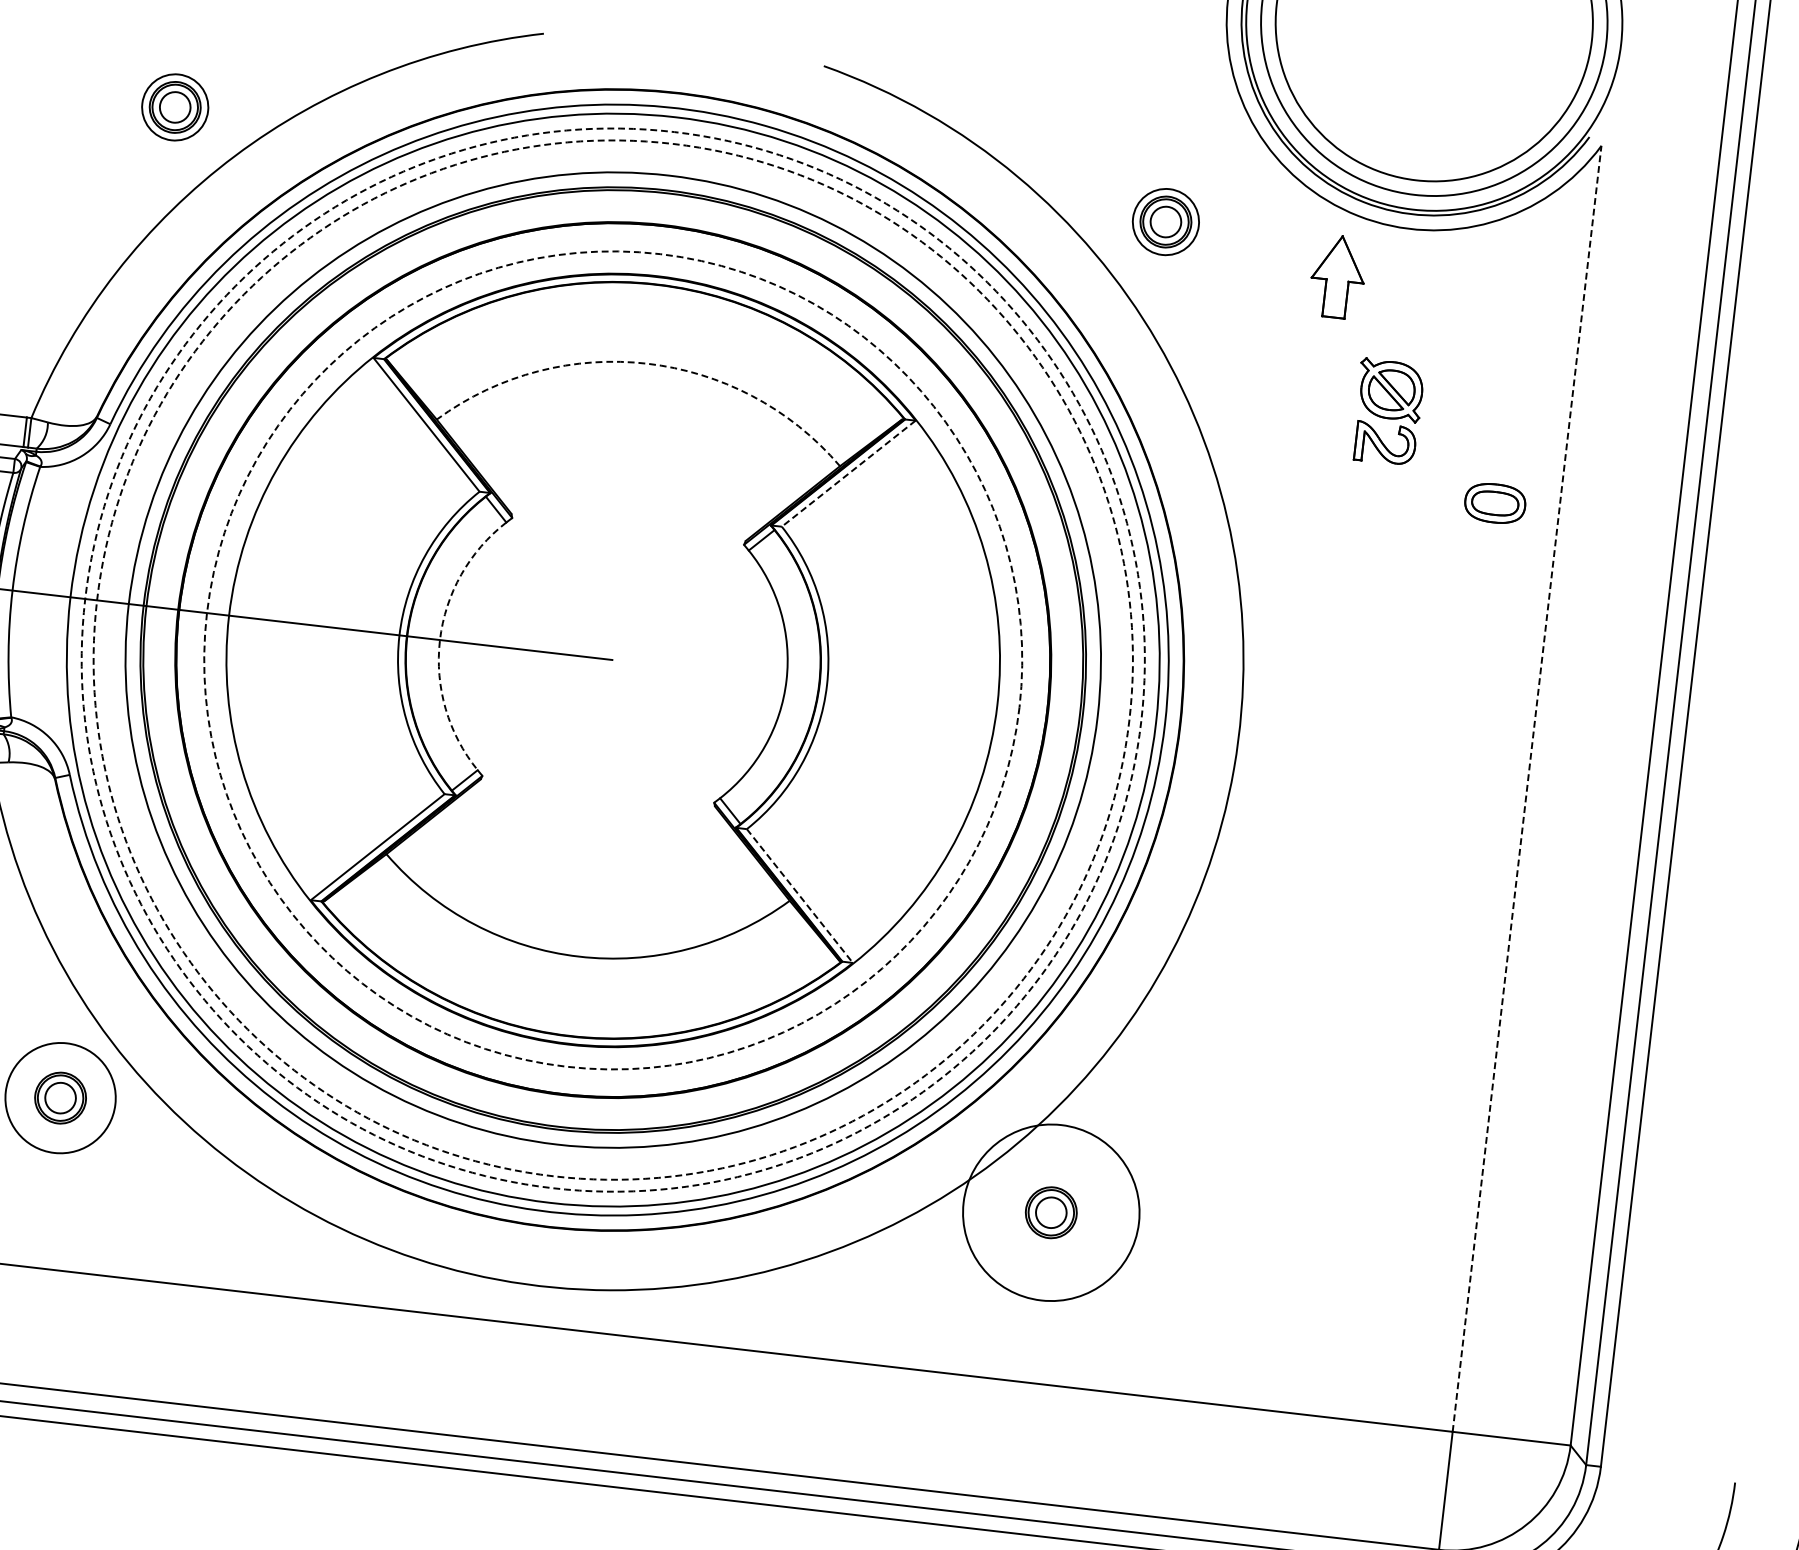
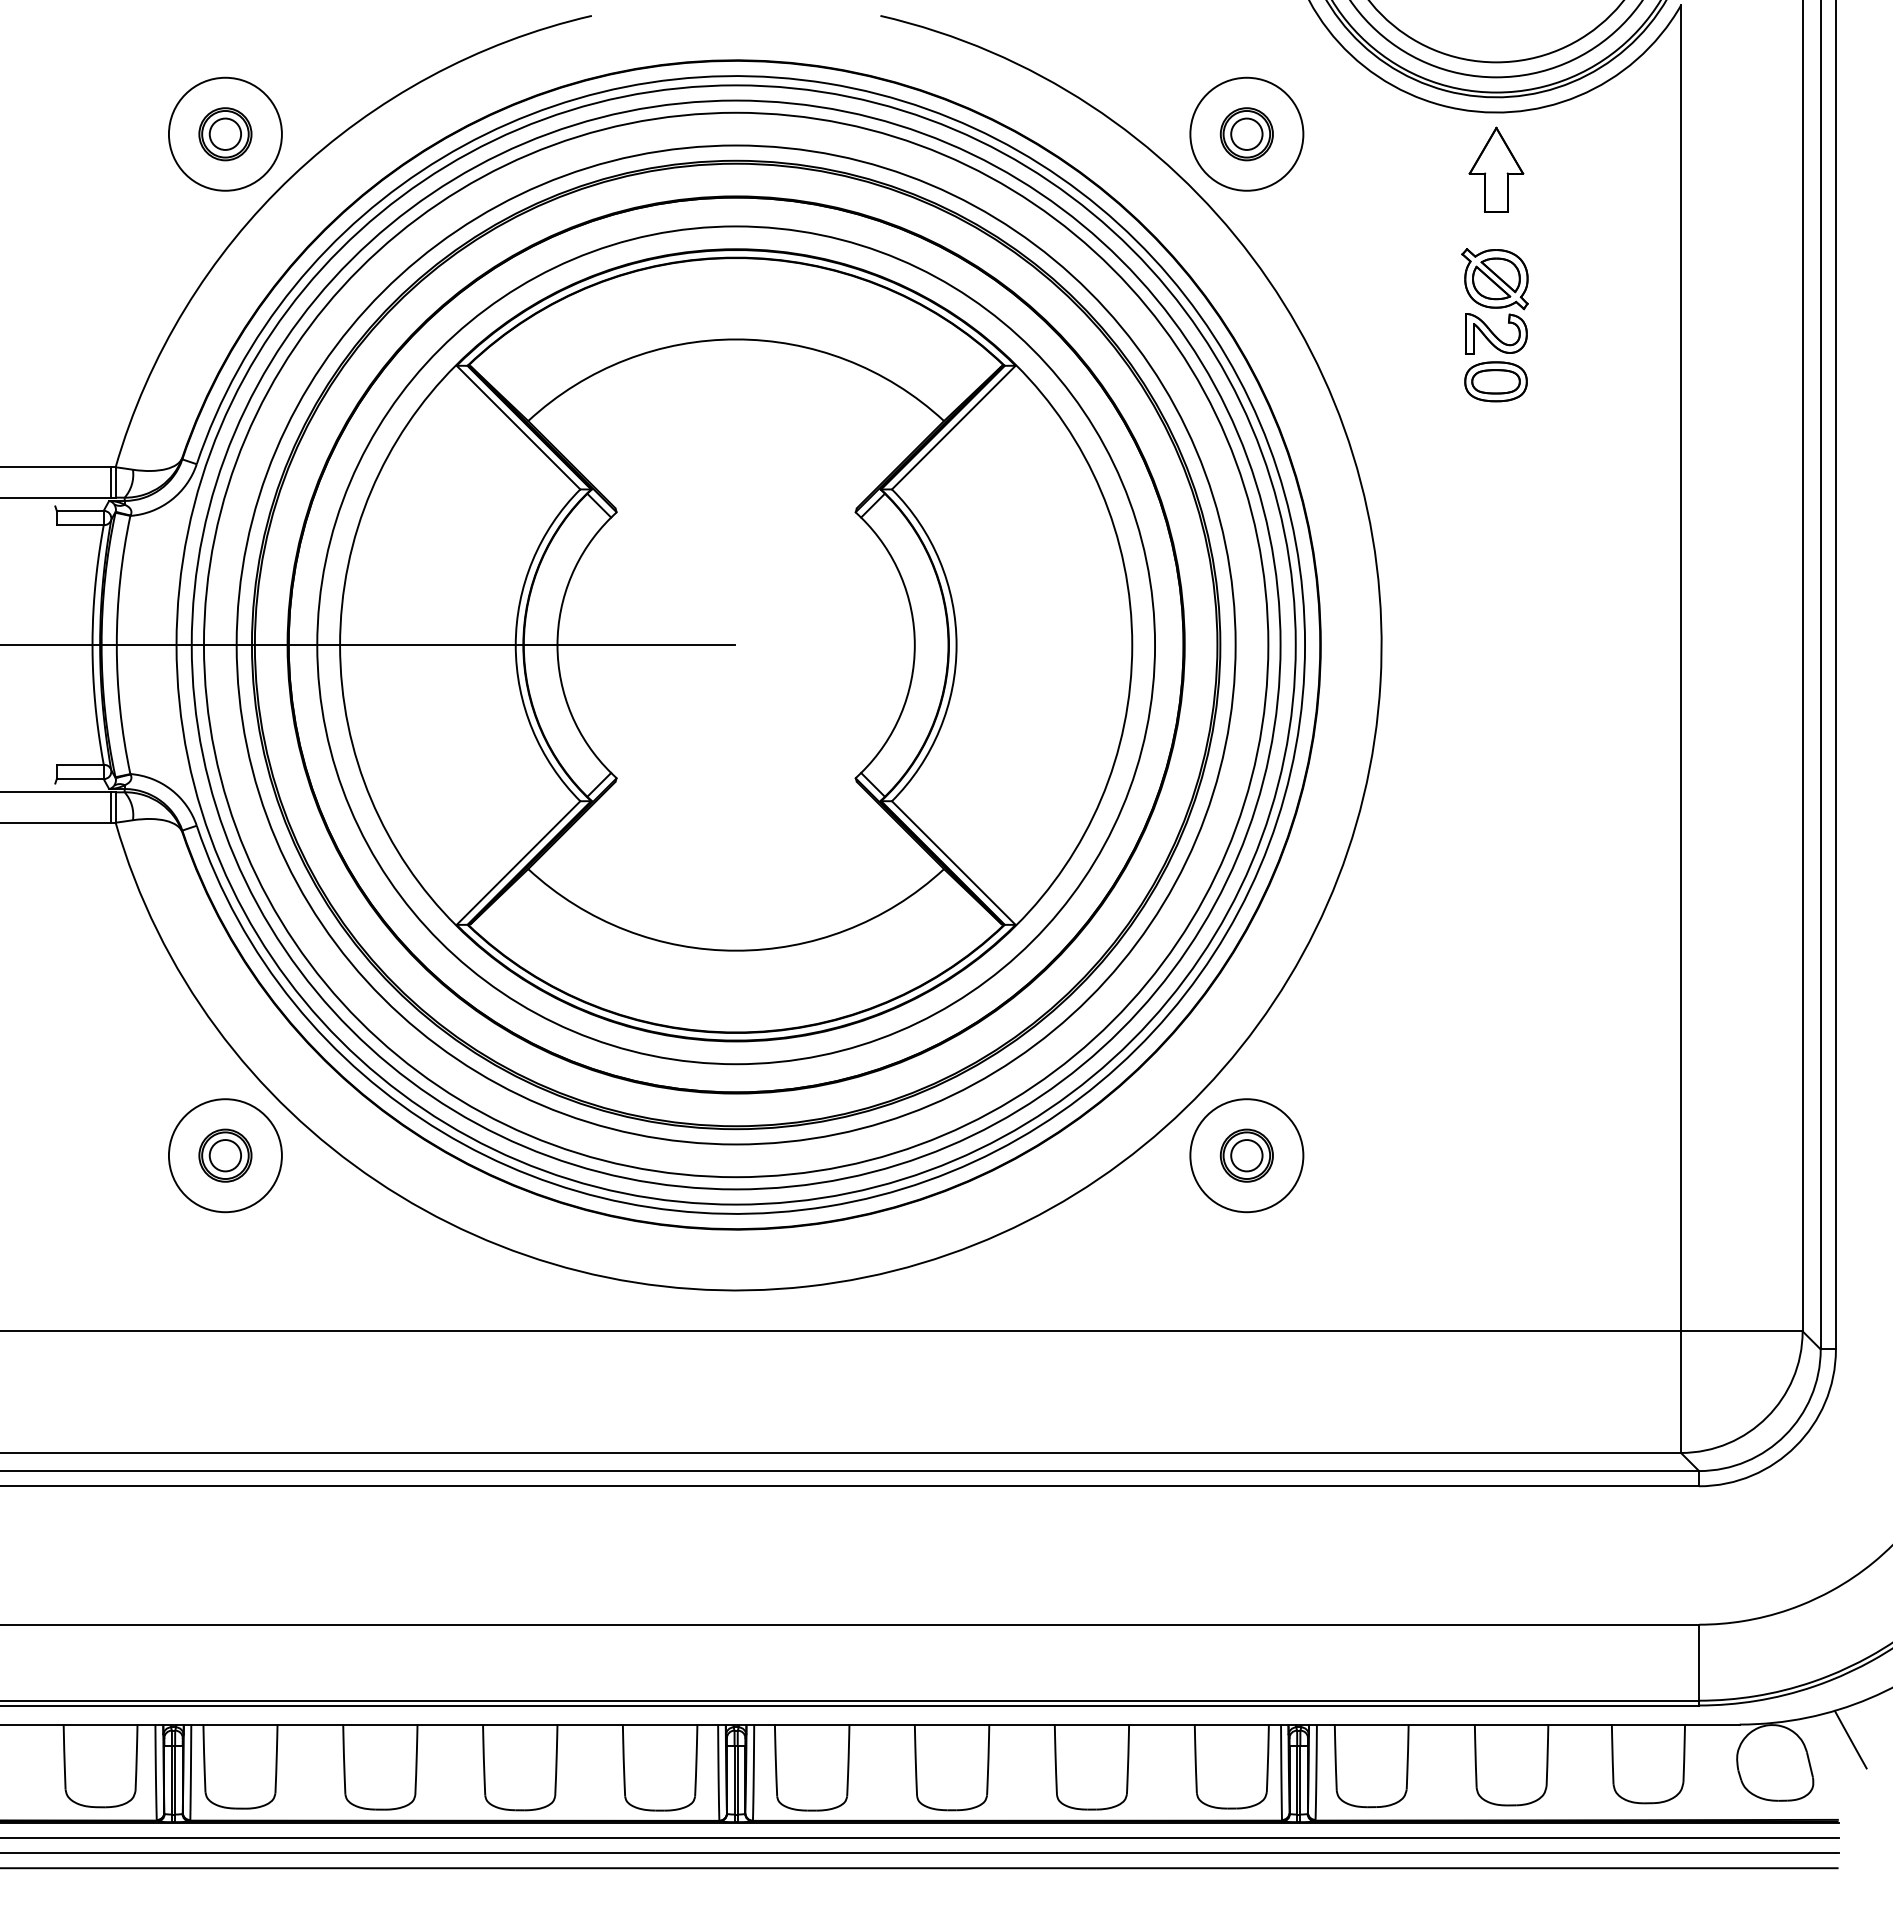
circle: (174, 106) -> (224, 133), size x1.67
circle: (1165, 221) -> (1246, 133), size x1.67
part: (1338, 276) -> (1496, 169), moved
arc: (647, 363) -> (736, 339), dashed -> solid
line: (848, 473) -> (953, 427), dashed -> solid
part: (1494, 503) -> (1495, 381), moved
arc: (439, 640) -> (557, 645), dashed -> solid
circle: (612, 659) -> (735, 644), dashed -> solid
circle: (612, 659) -> (735, 644), dashed -> solid
circle: (613, 660) -> (736, 645), dashed -> solid
line: (1527, 788) -> (1681, 668), dashed -> solid
line: (800, 896) -> (954, 863), dashed -> solid
circle: (1050, 1212) -> (1246, 1155), size x0.62

